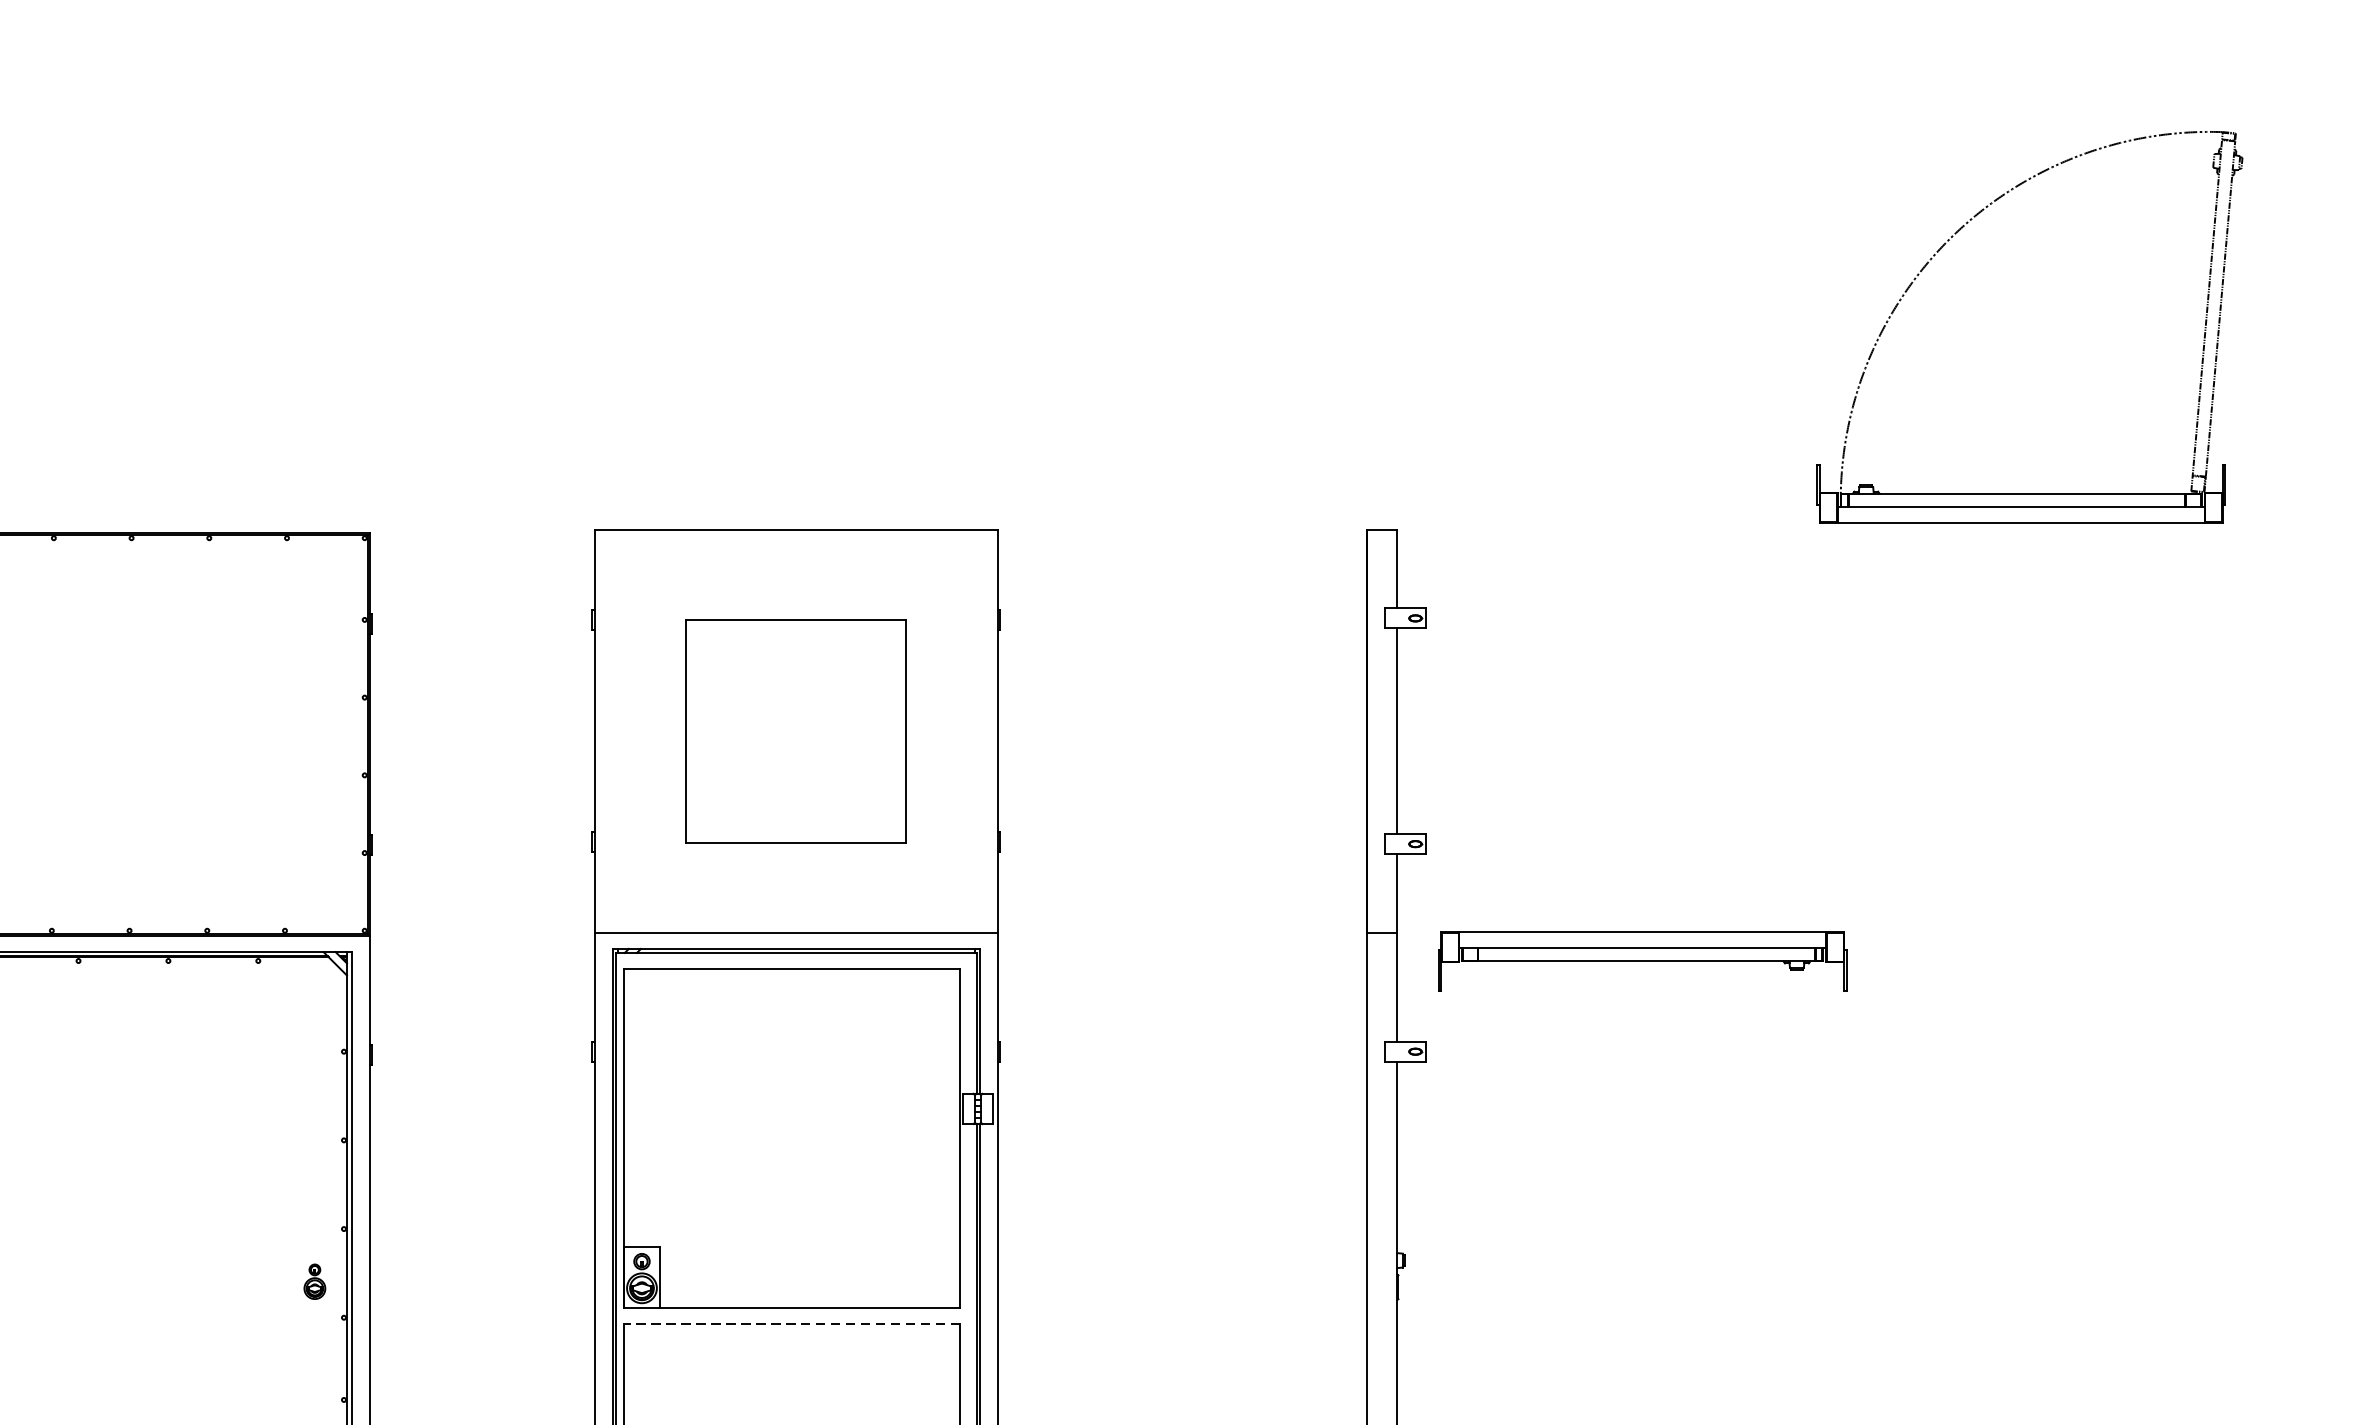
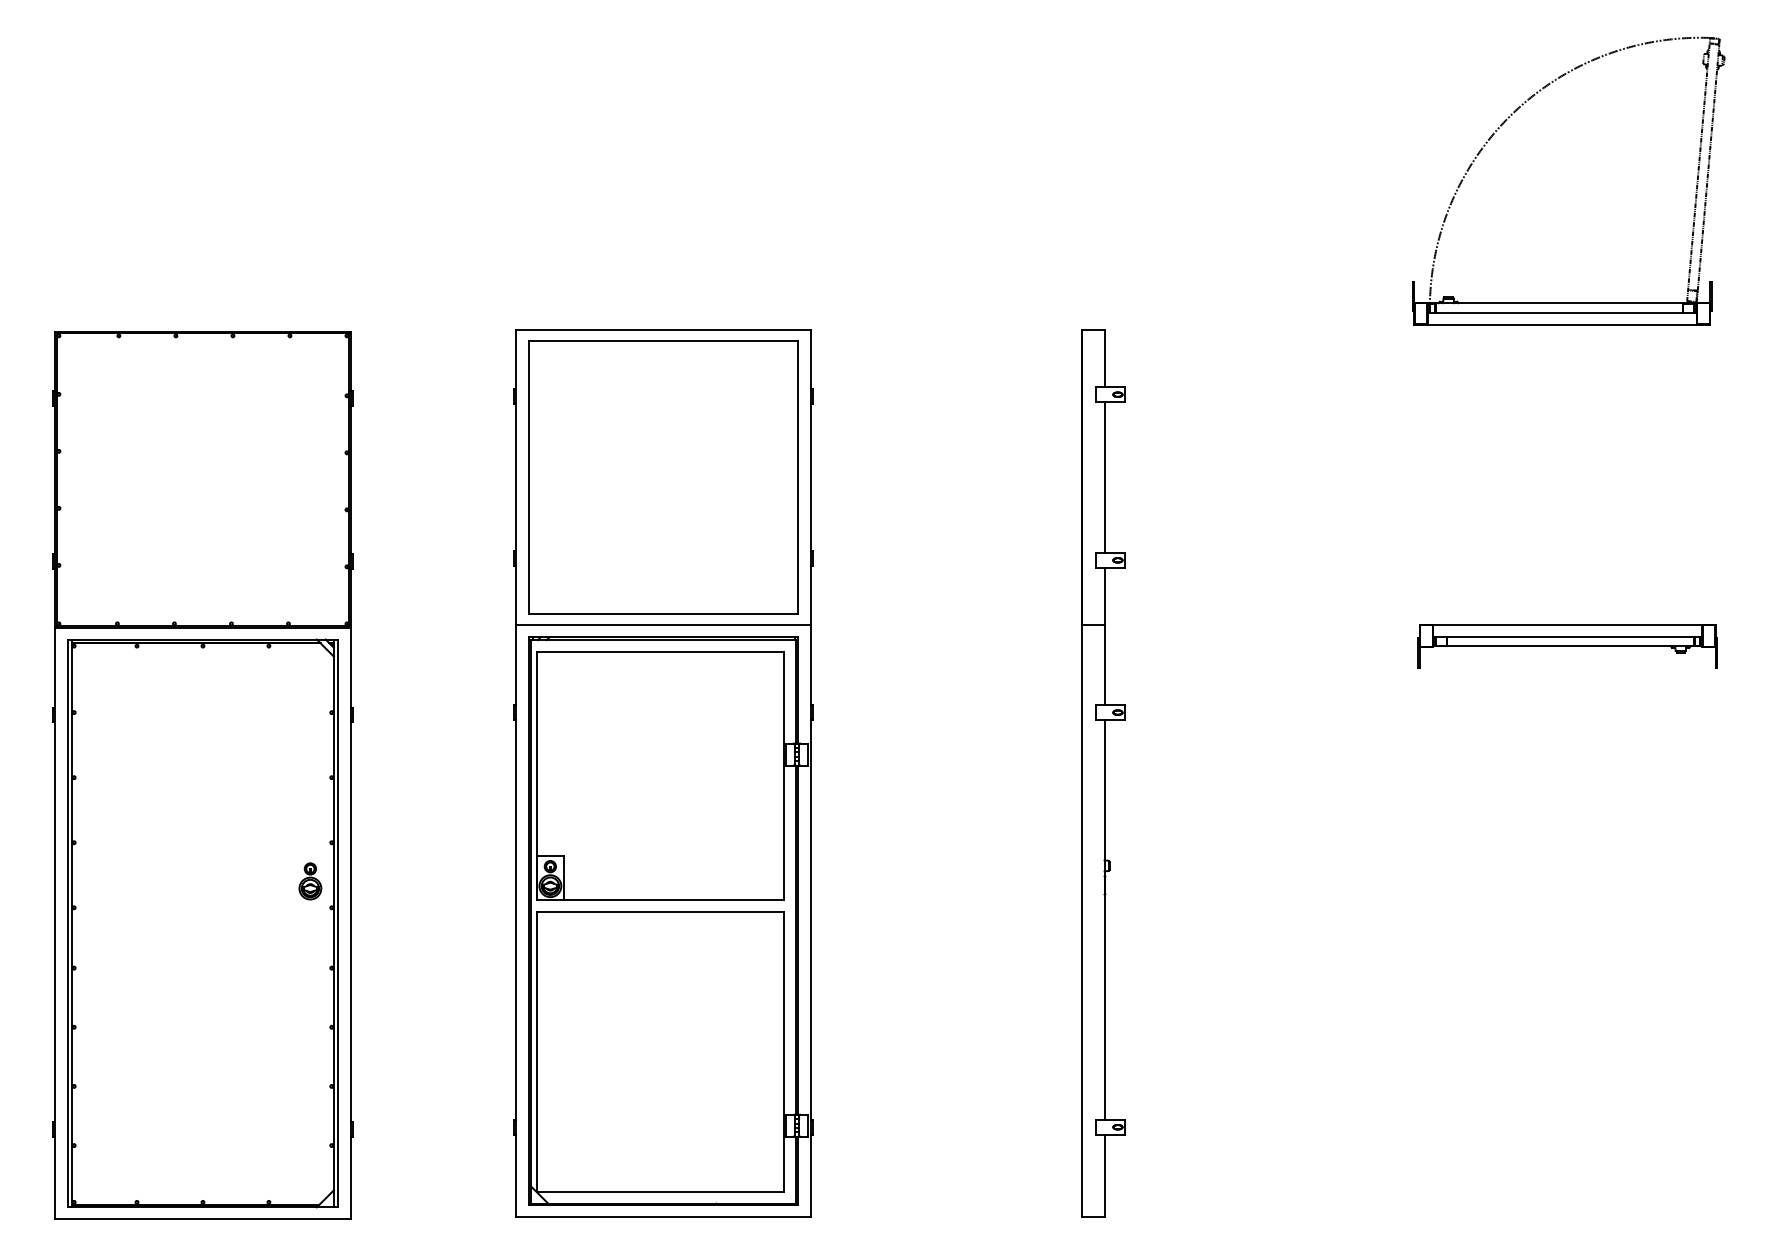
part: (796, 731) -> (663, 477), size x1.67
part: (1642, 961) -> (1567, 646), moved
part: (314, 1281) -> (310, 881), size x1.43
line: (792, 1324) -> (660, 912), dashed -> solid

